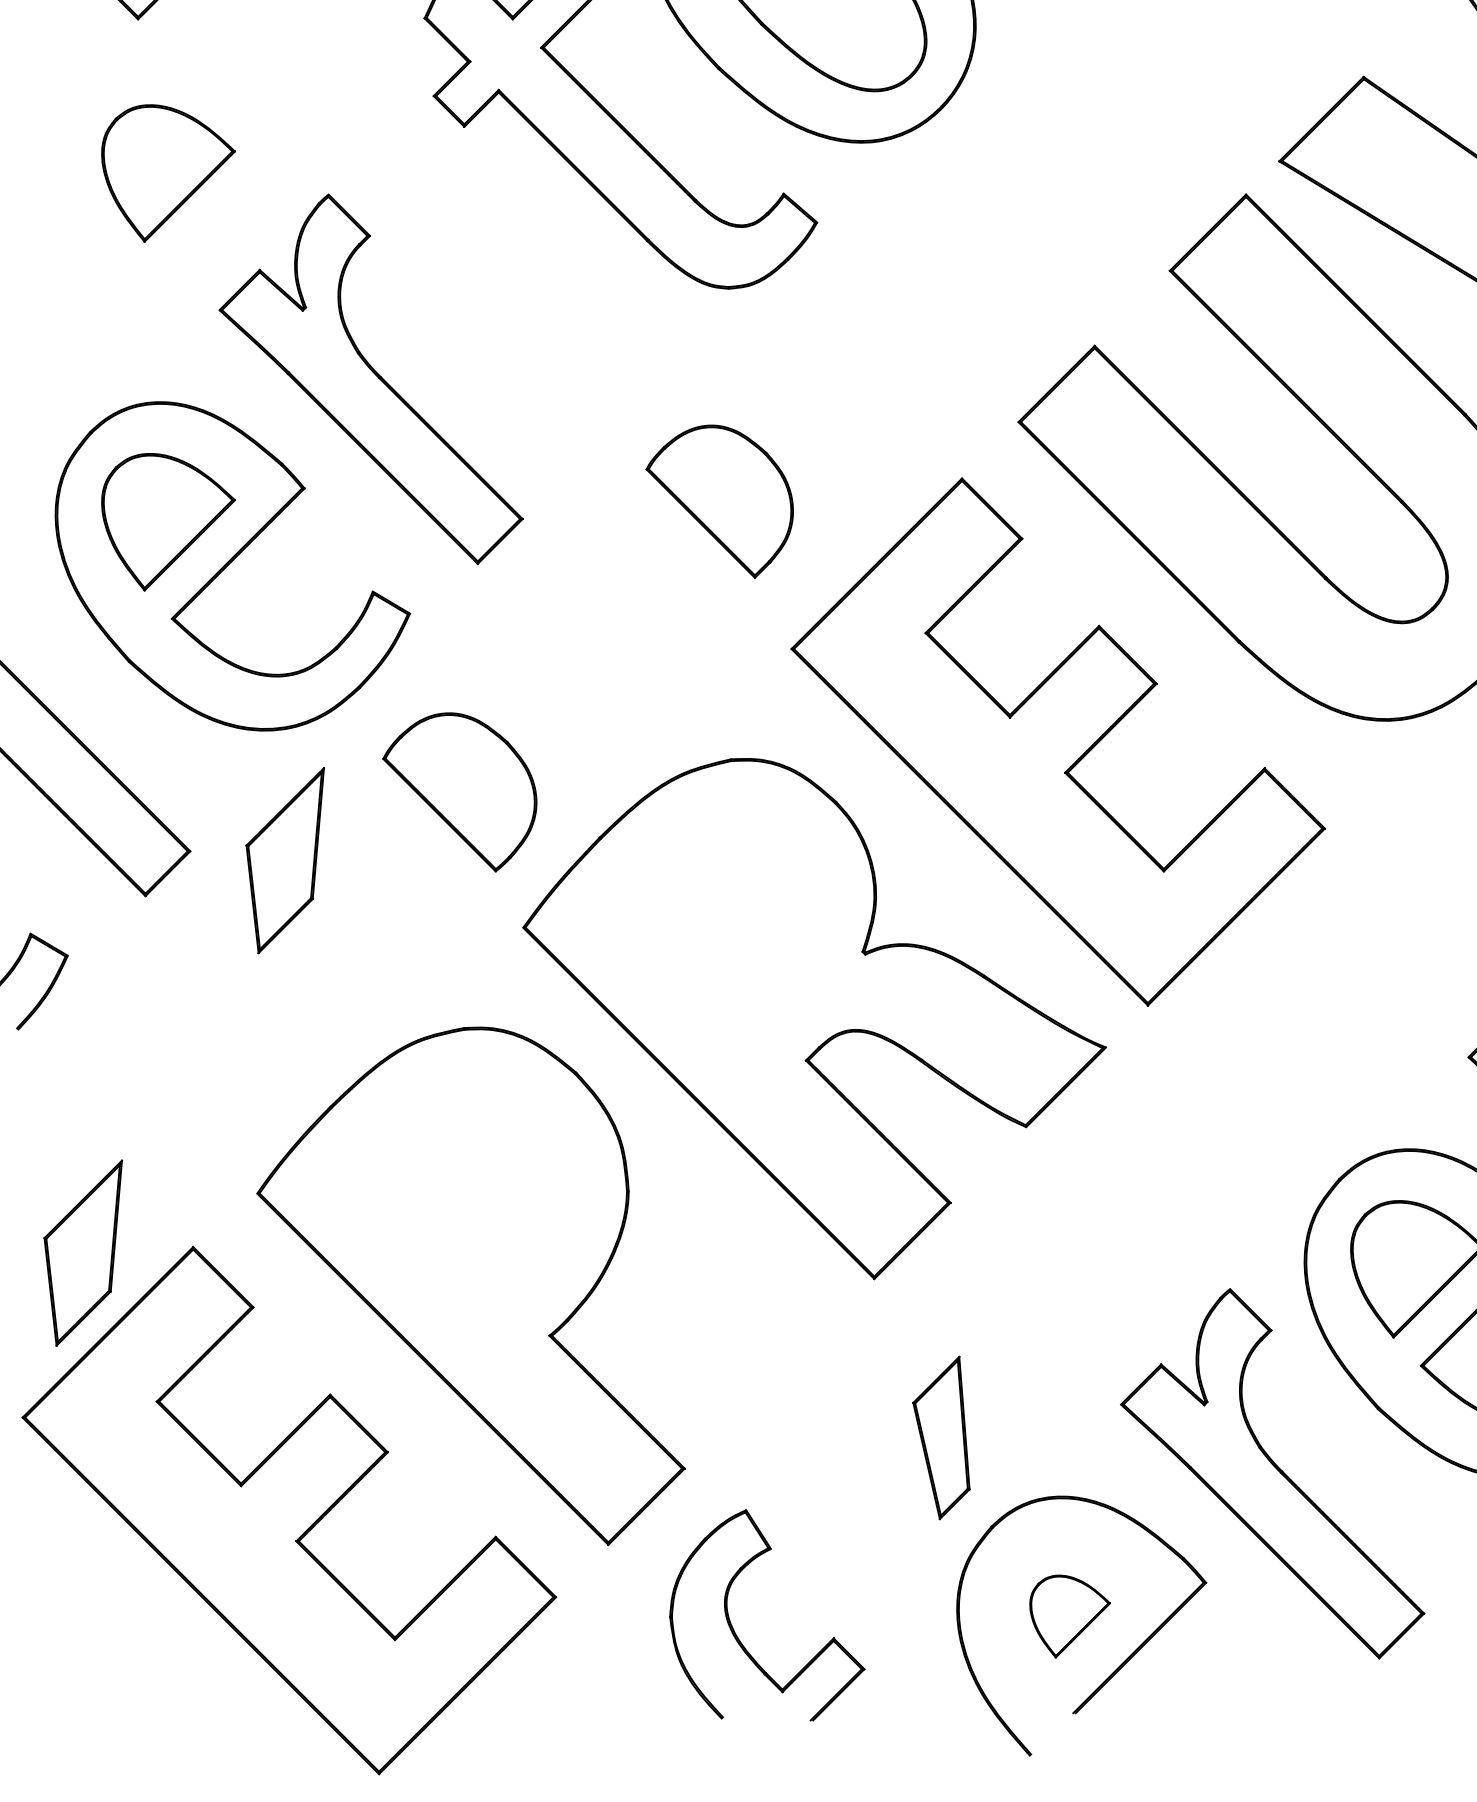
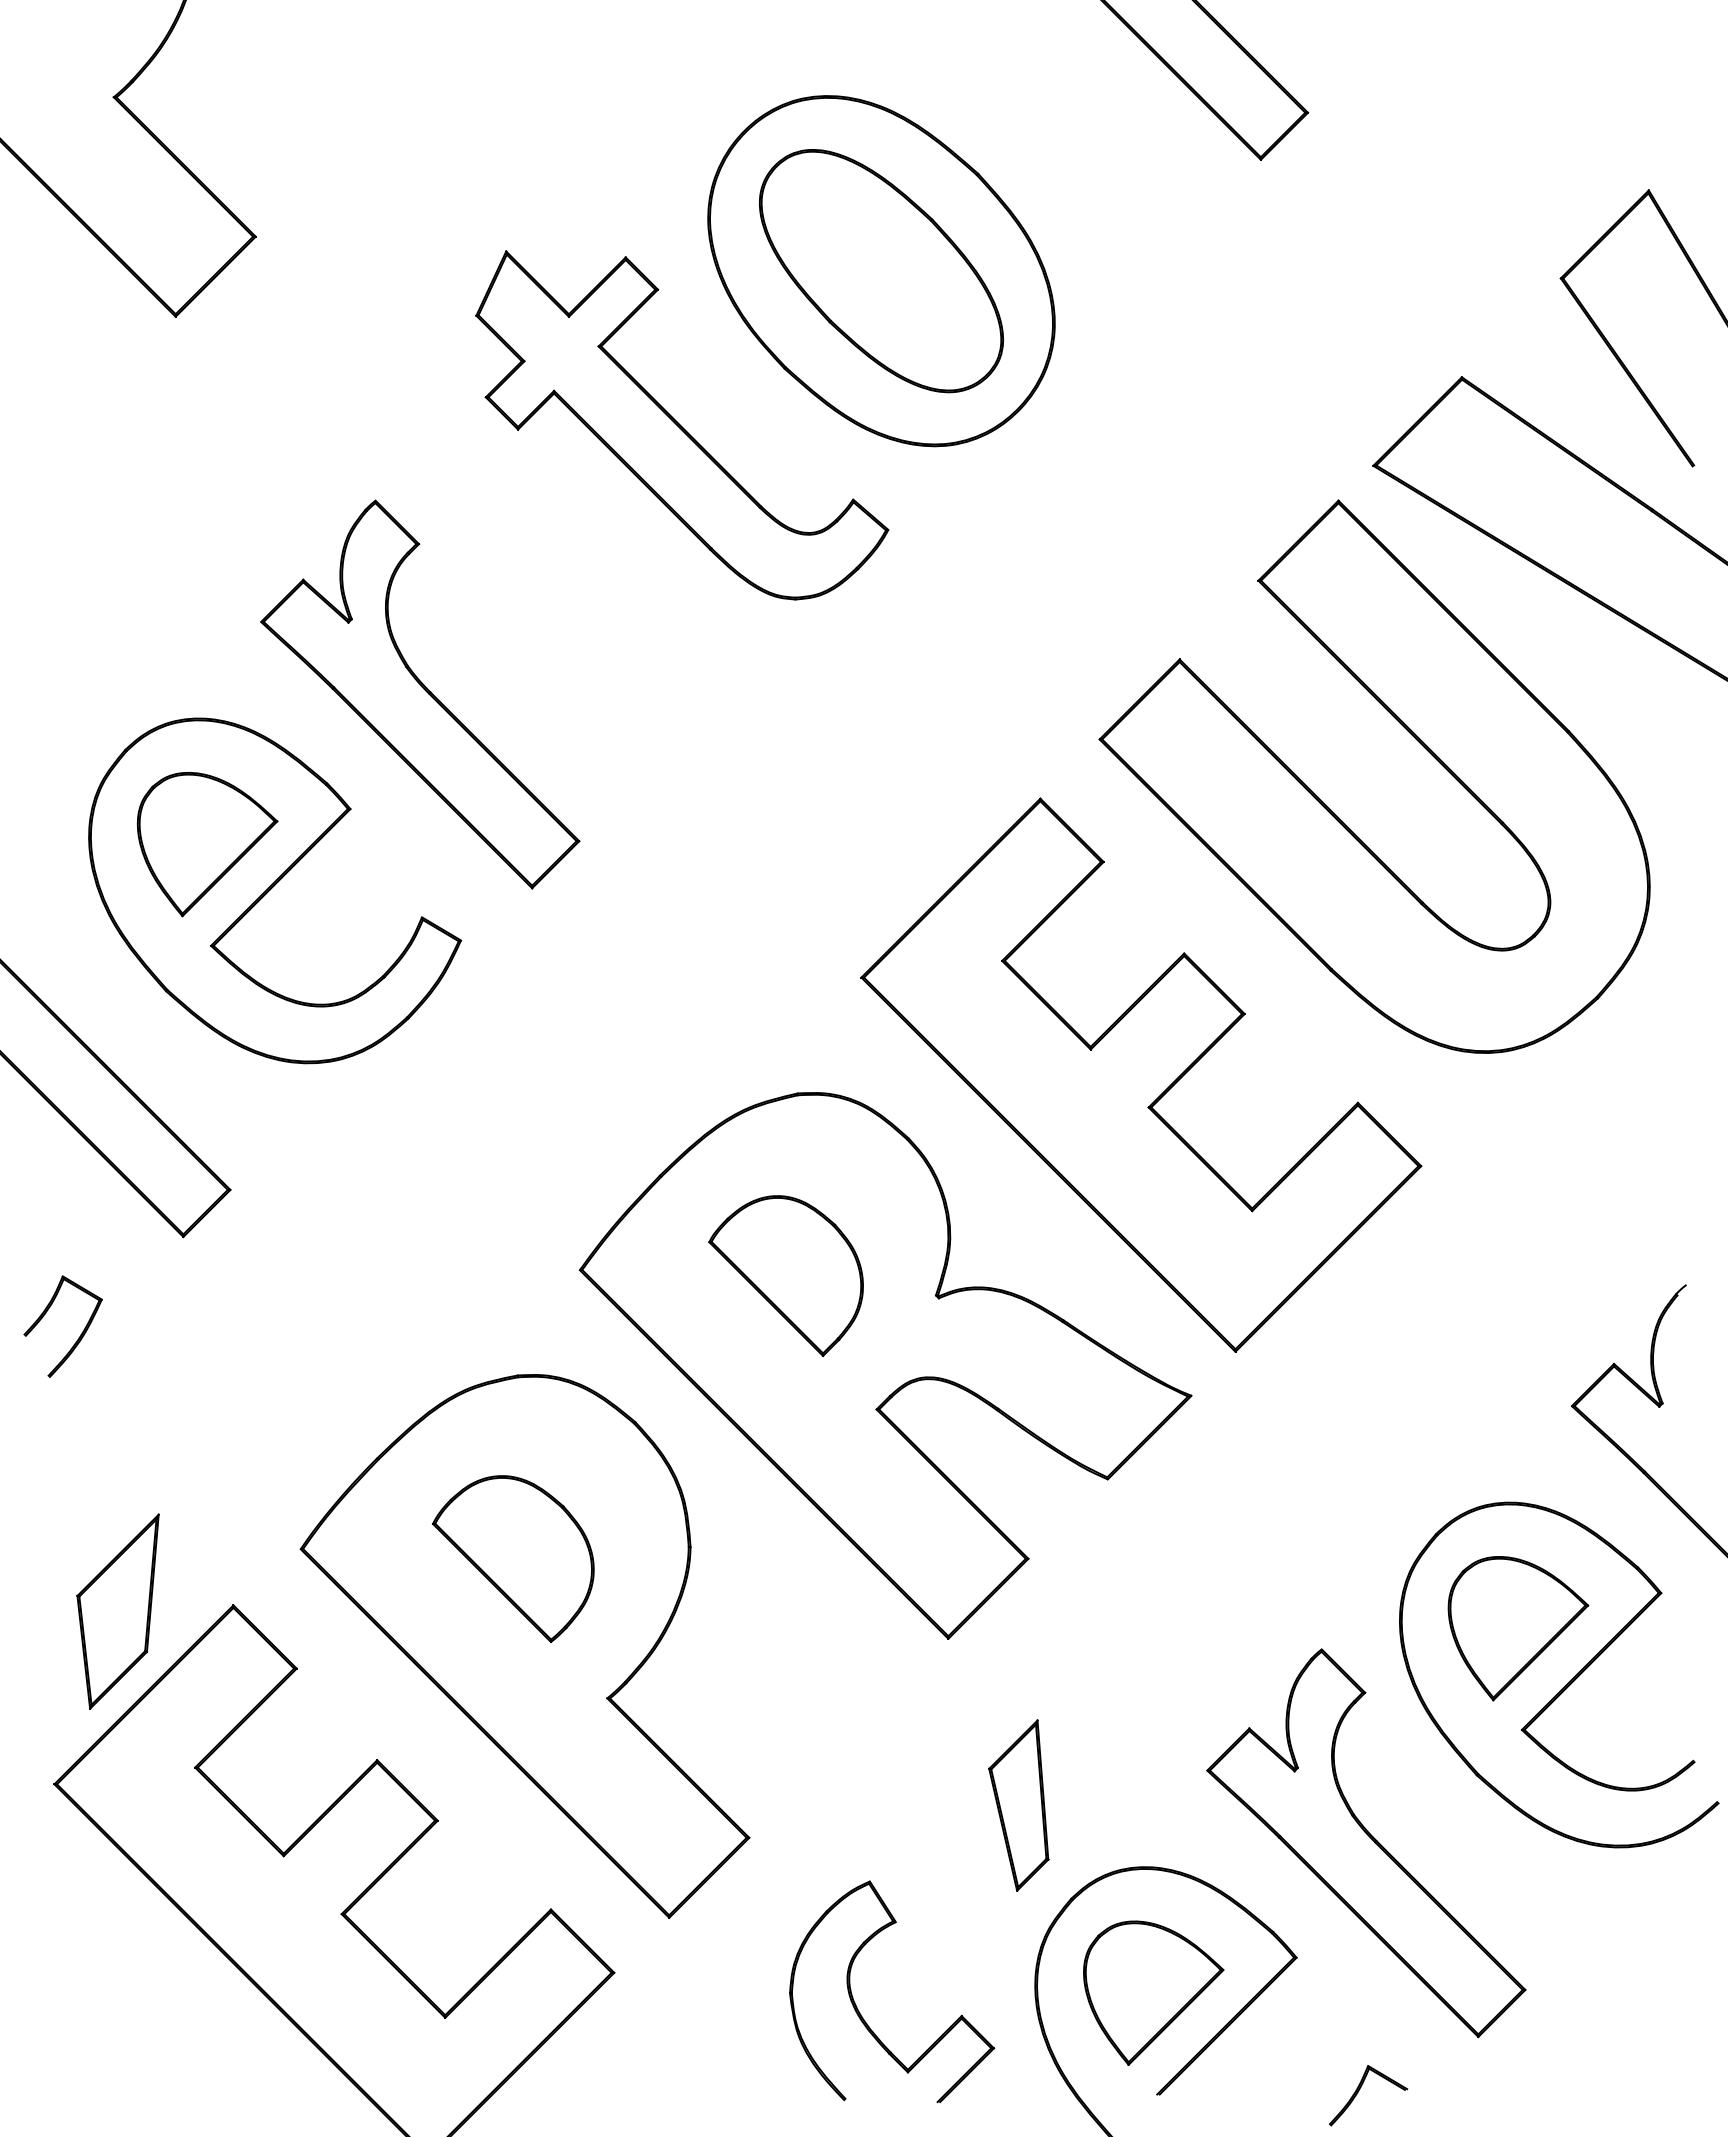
part: (168, 173) -> (207, 478), removed
part: (719, 502) -> (785, 1276), moved
part: (460, 791) -> (513, 1558), moved
part: (284, 860) -> (329, 1199), removed
part: (1069, 1615) -> (1153, 1992), size x1.67
part: (733, 1627) -> (856, 2004), moved
part: (1266, 1710) -> (1359, 2091), added

